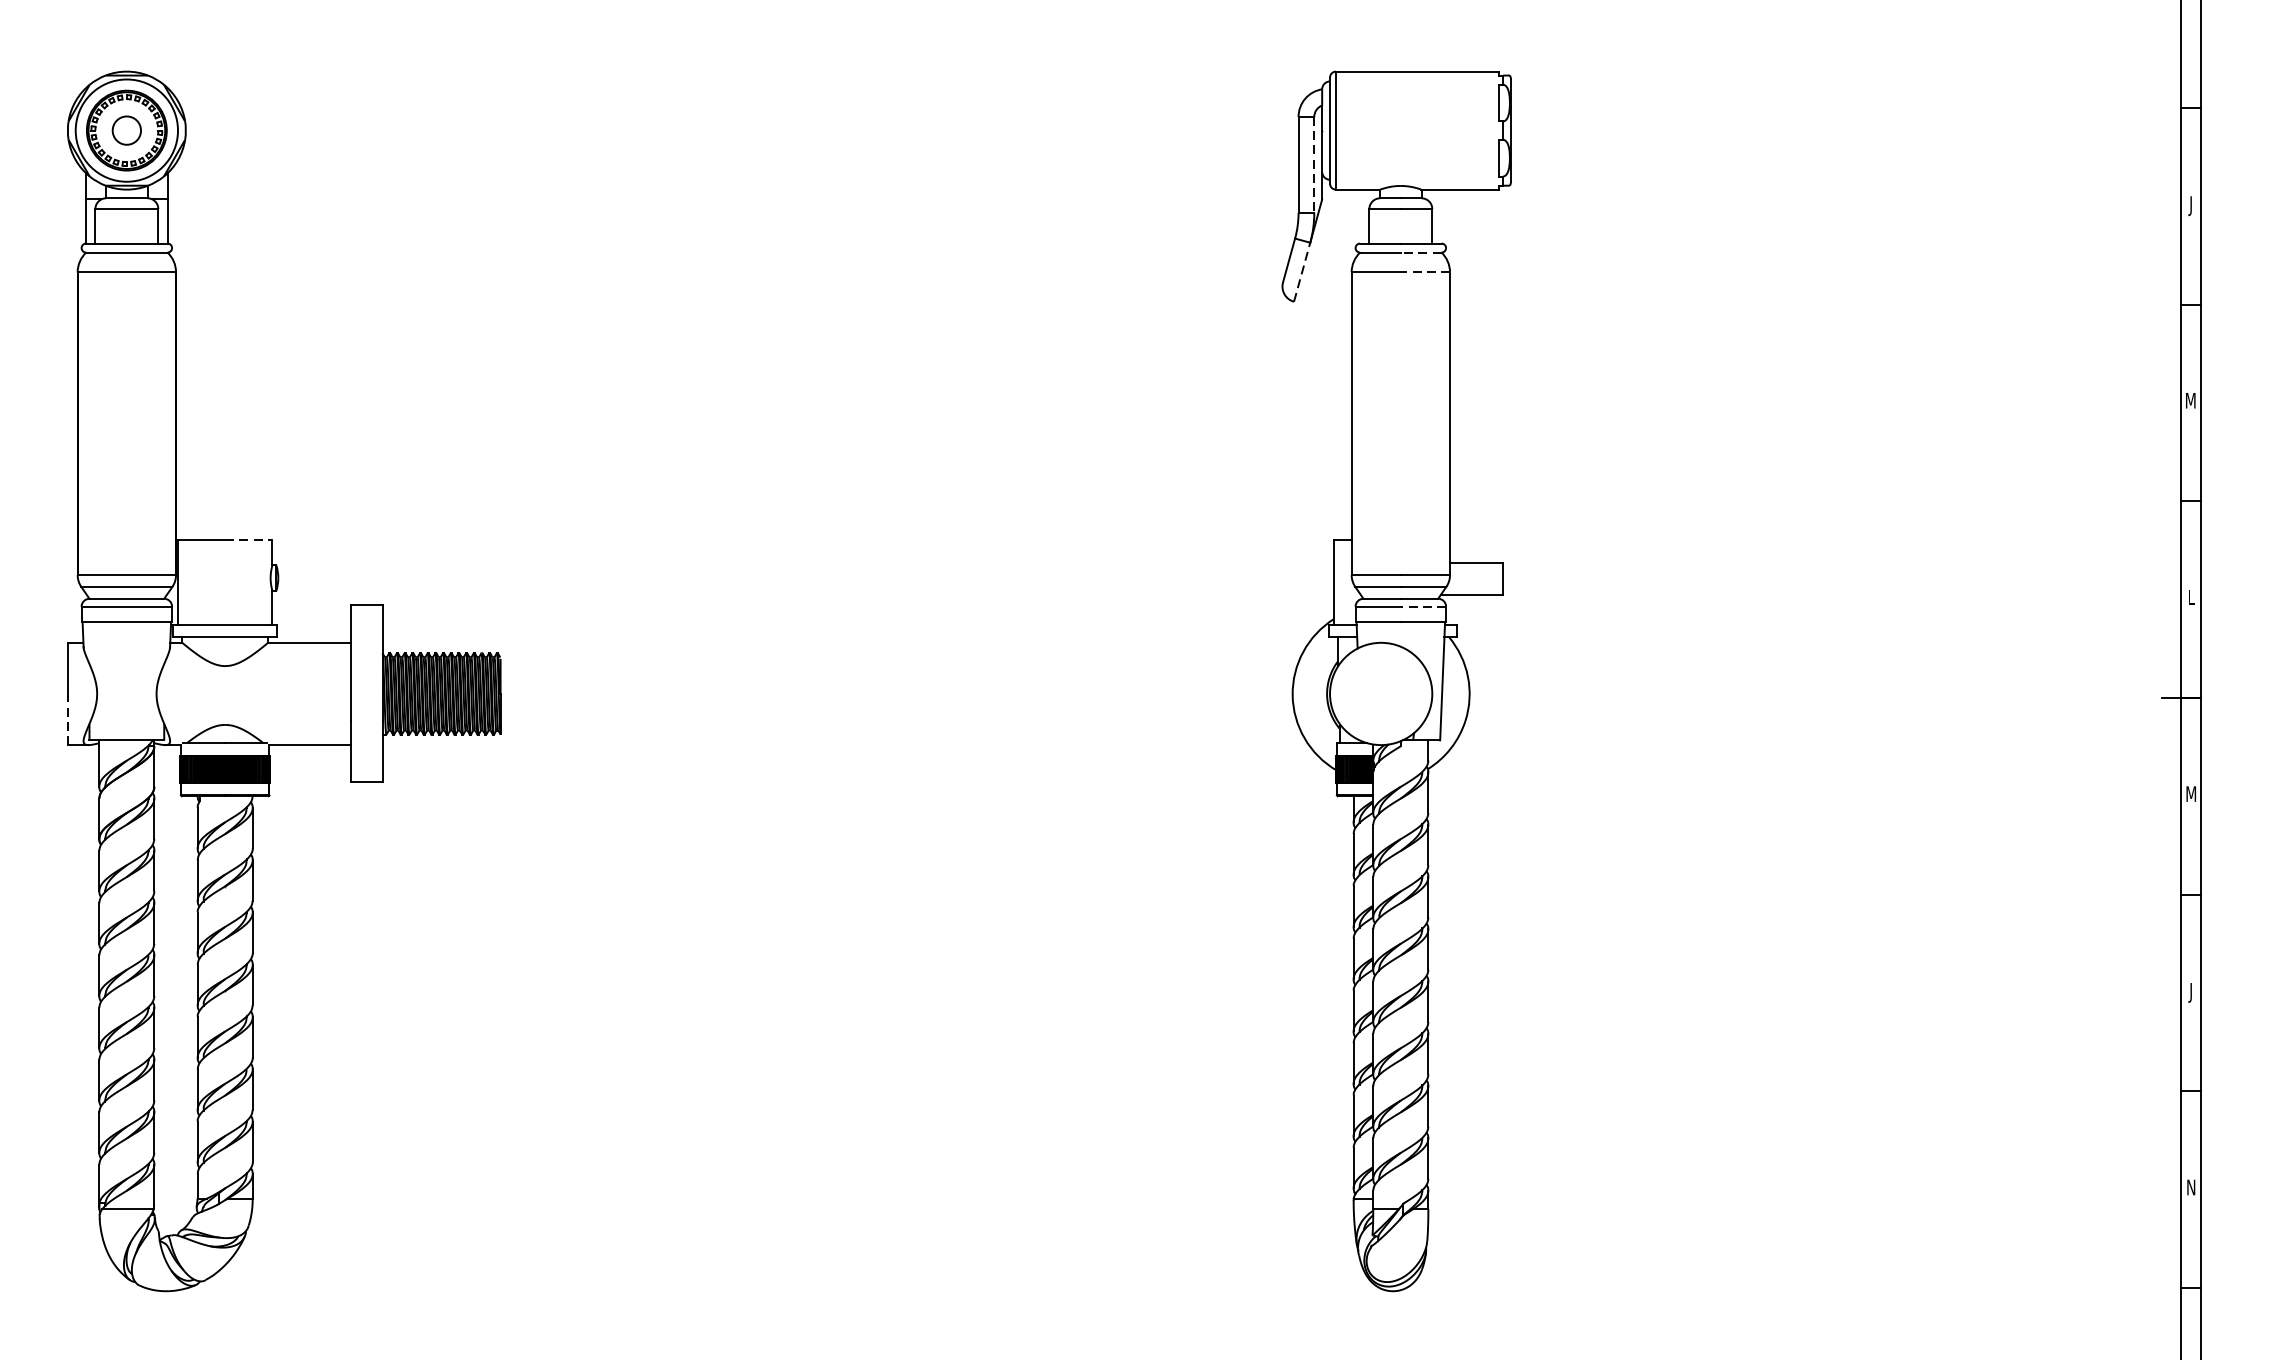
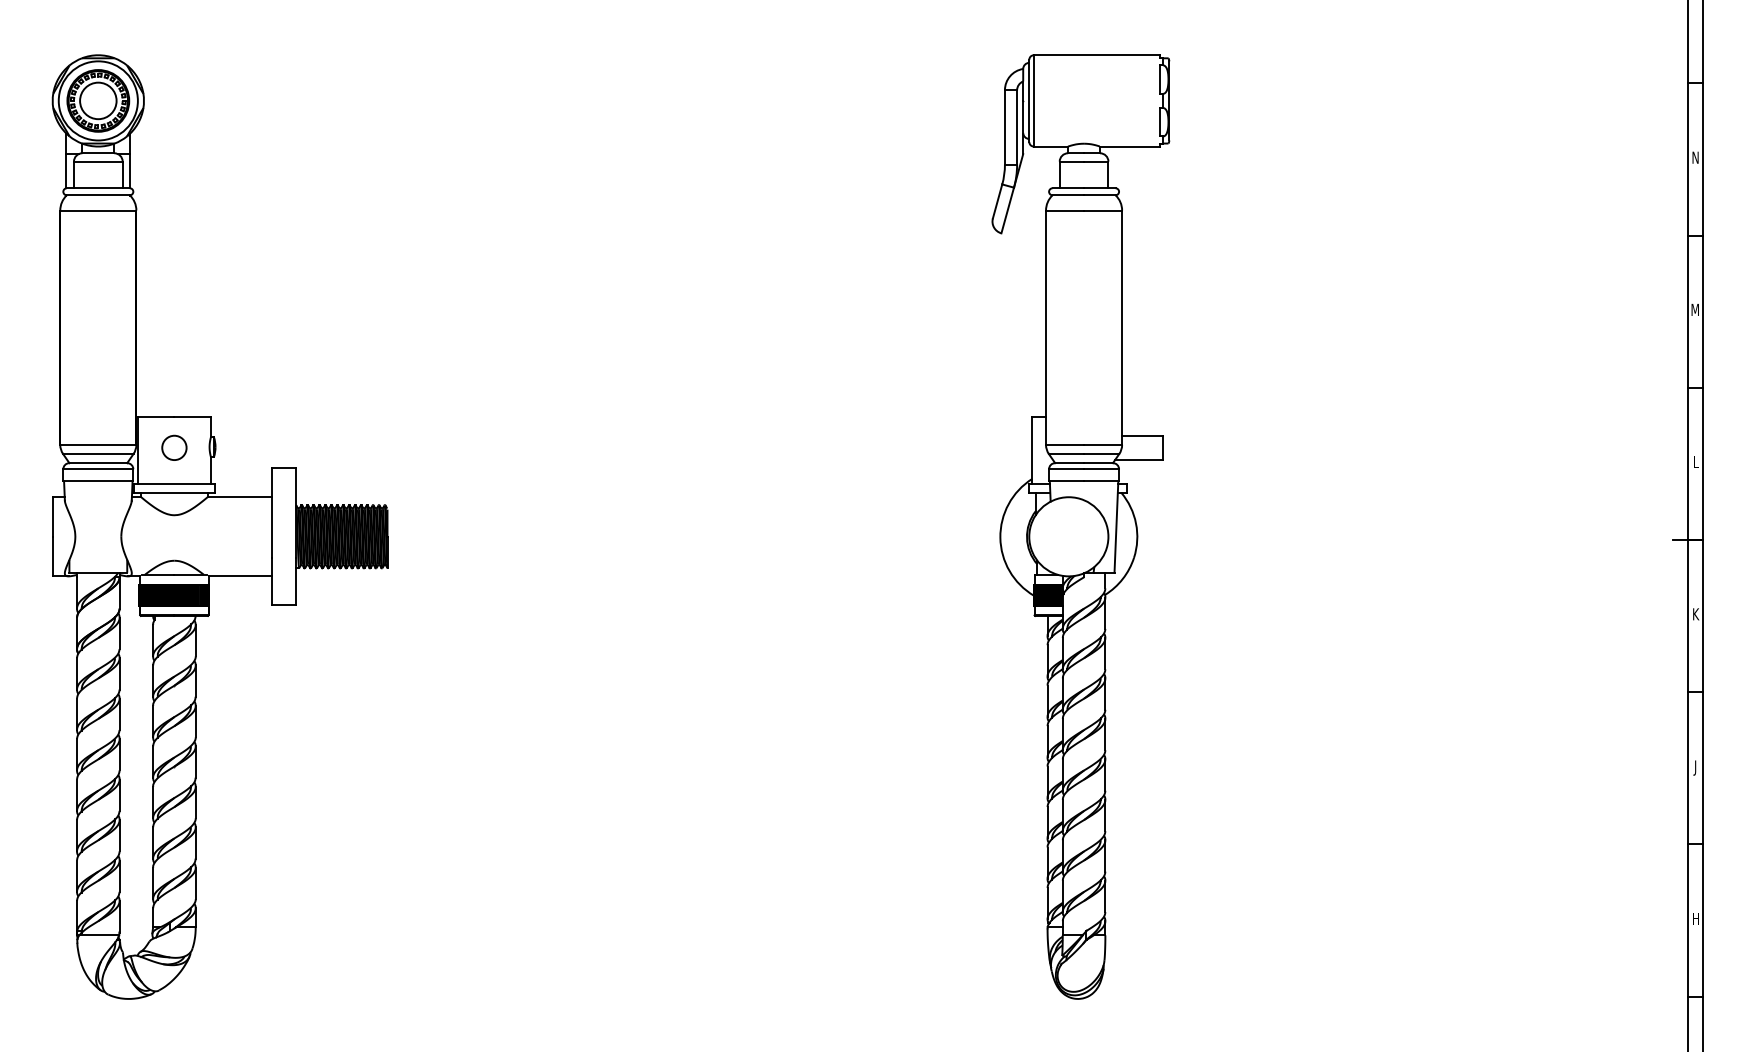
circle: (127, 130) -> (98, 100), size x1.67
line: (1314, 164) -> (1017, 127), dashed -> solid
text: (2191, 205) -> (1695, 158), J -> N
line: (1420, 252) -> (1099, 195), dashed -> solid
line: (1301, 272) -> (1007, 210), dashed -> solid
line: (1424, 272) -> (1102, 210), dashed -> solid
line: (249, 539) -> (193, 417), dashed -> solid
circle: (225, 578) -> (174, 447), added
line: (1423, 606) -> (1101, 469), dashed -> solid
line: (67, 719) -> (52, 556), dashed -> solid
text: (2191, 794) -> (1695, 614), M -> K
text: (2191, 1187) -> (1695, 918), N -> H

